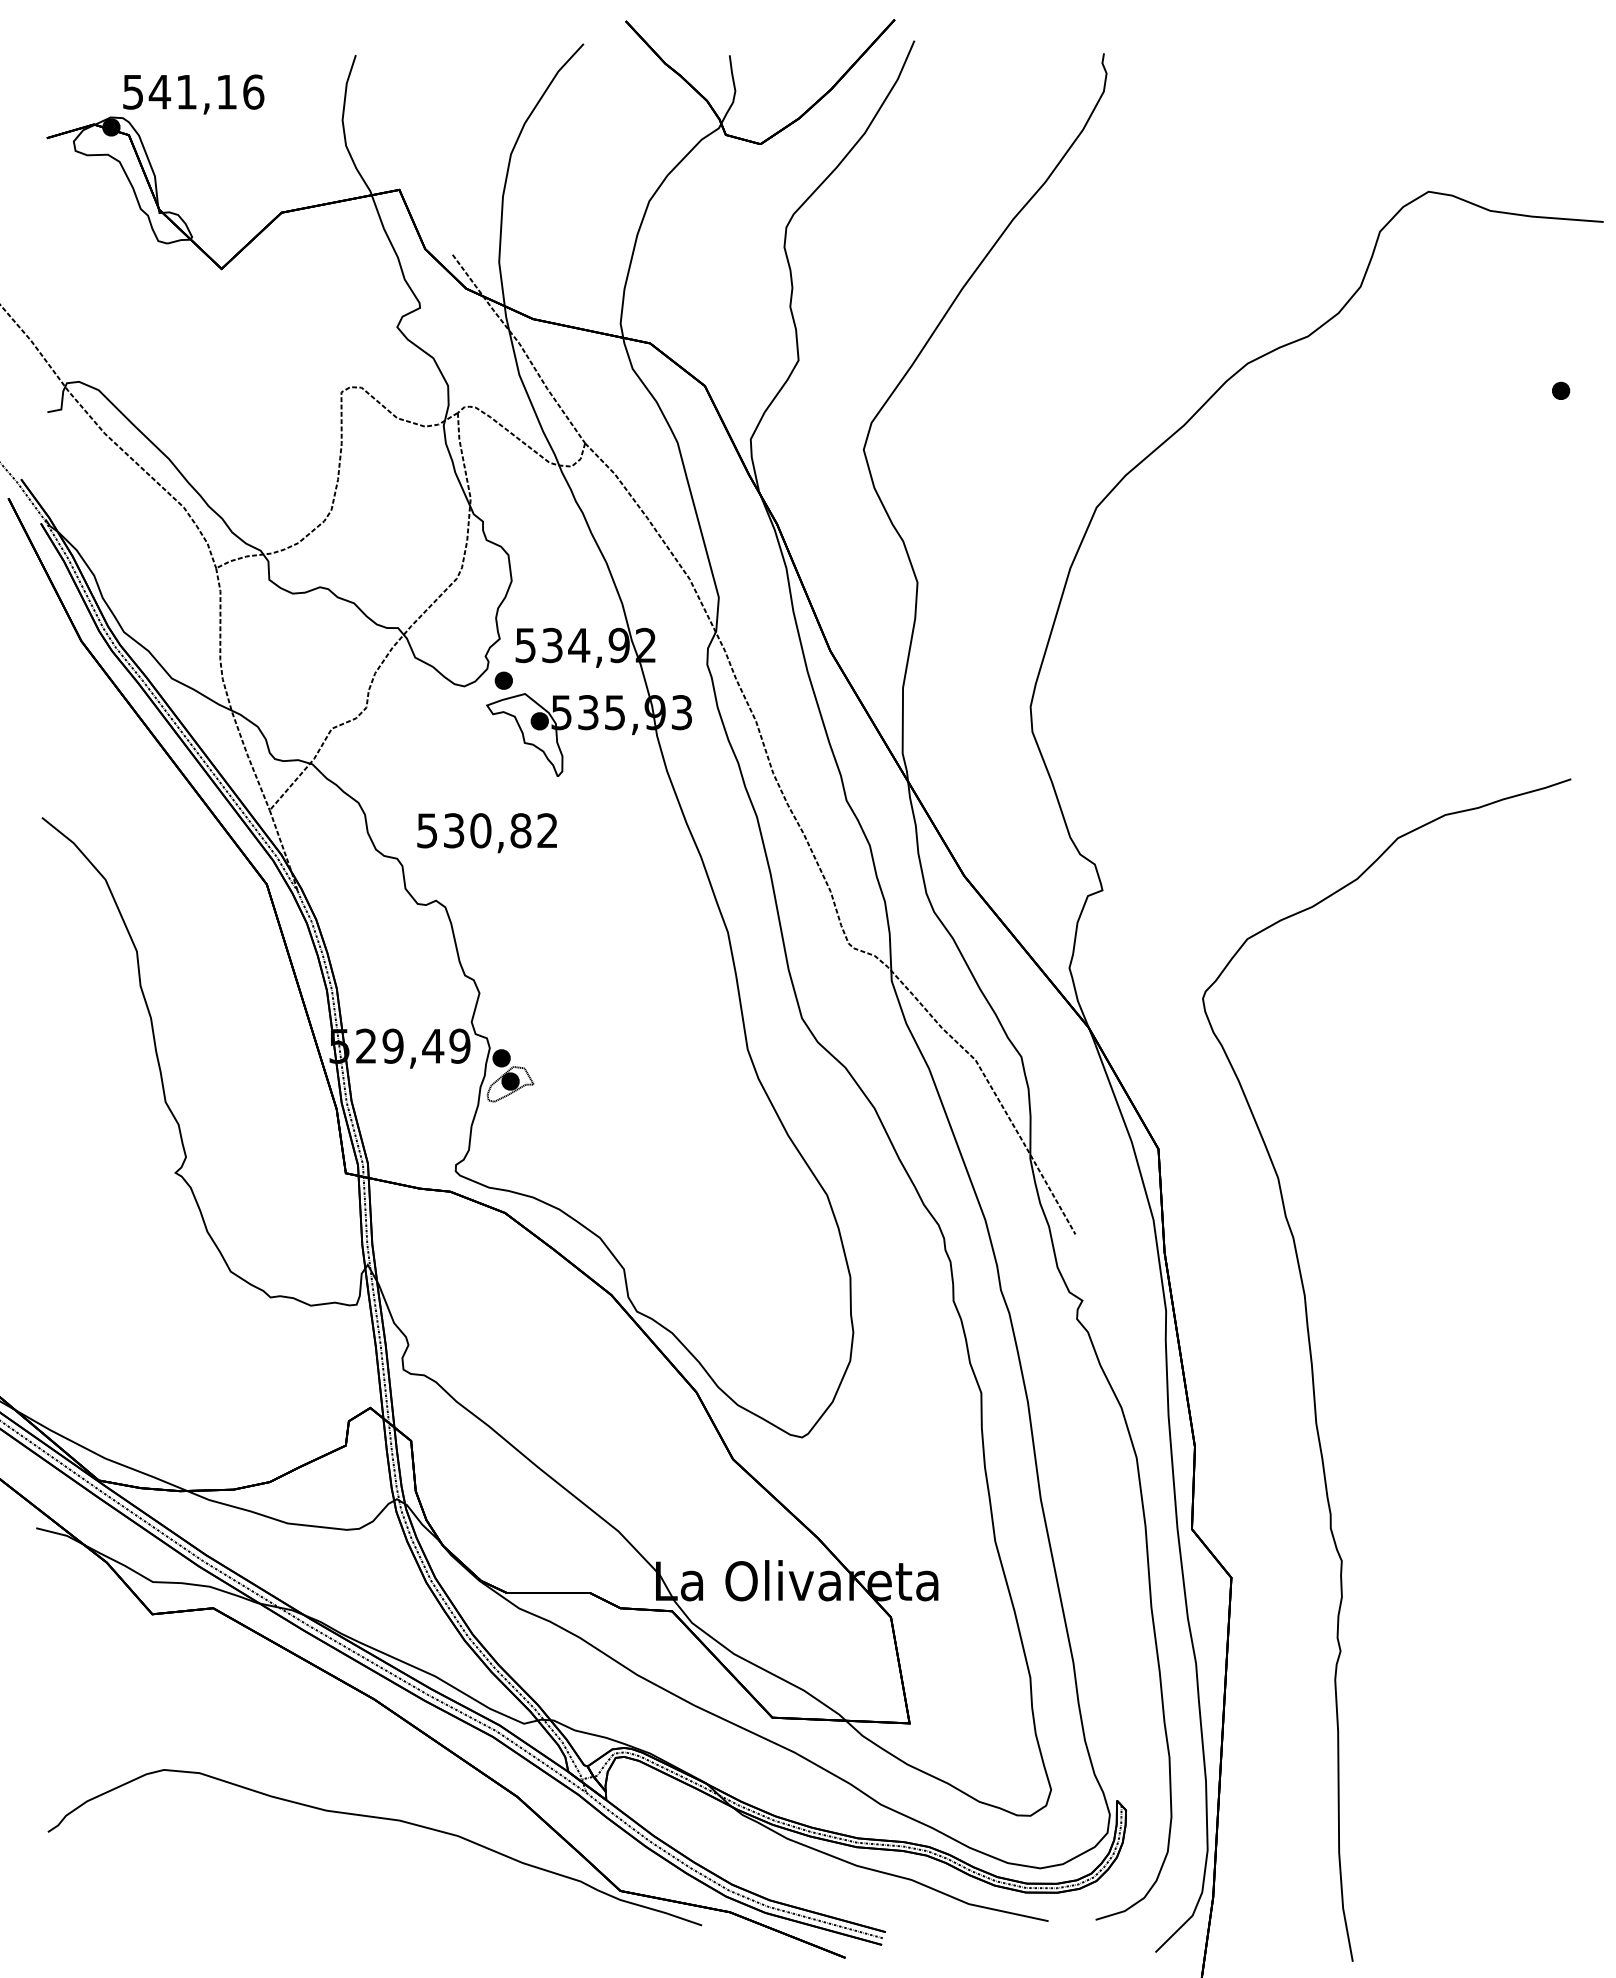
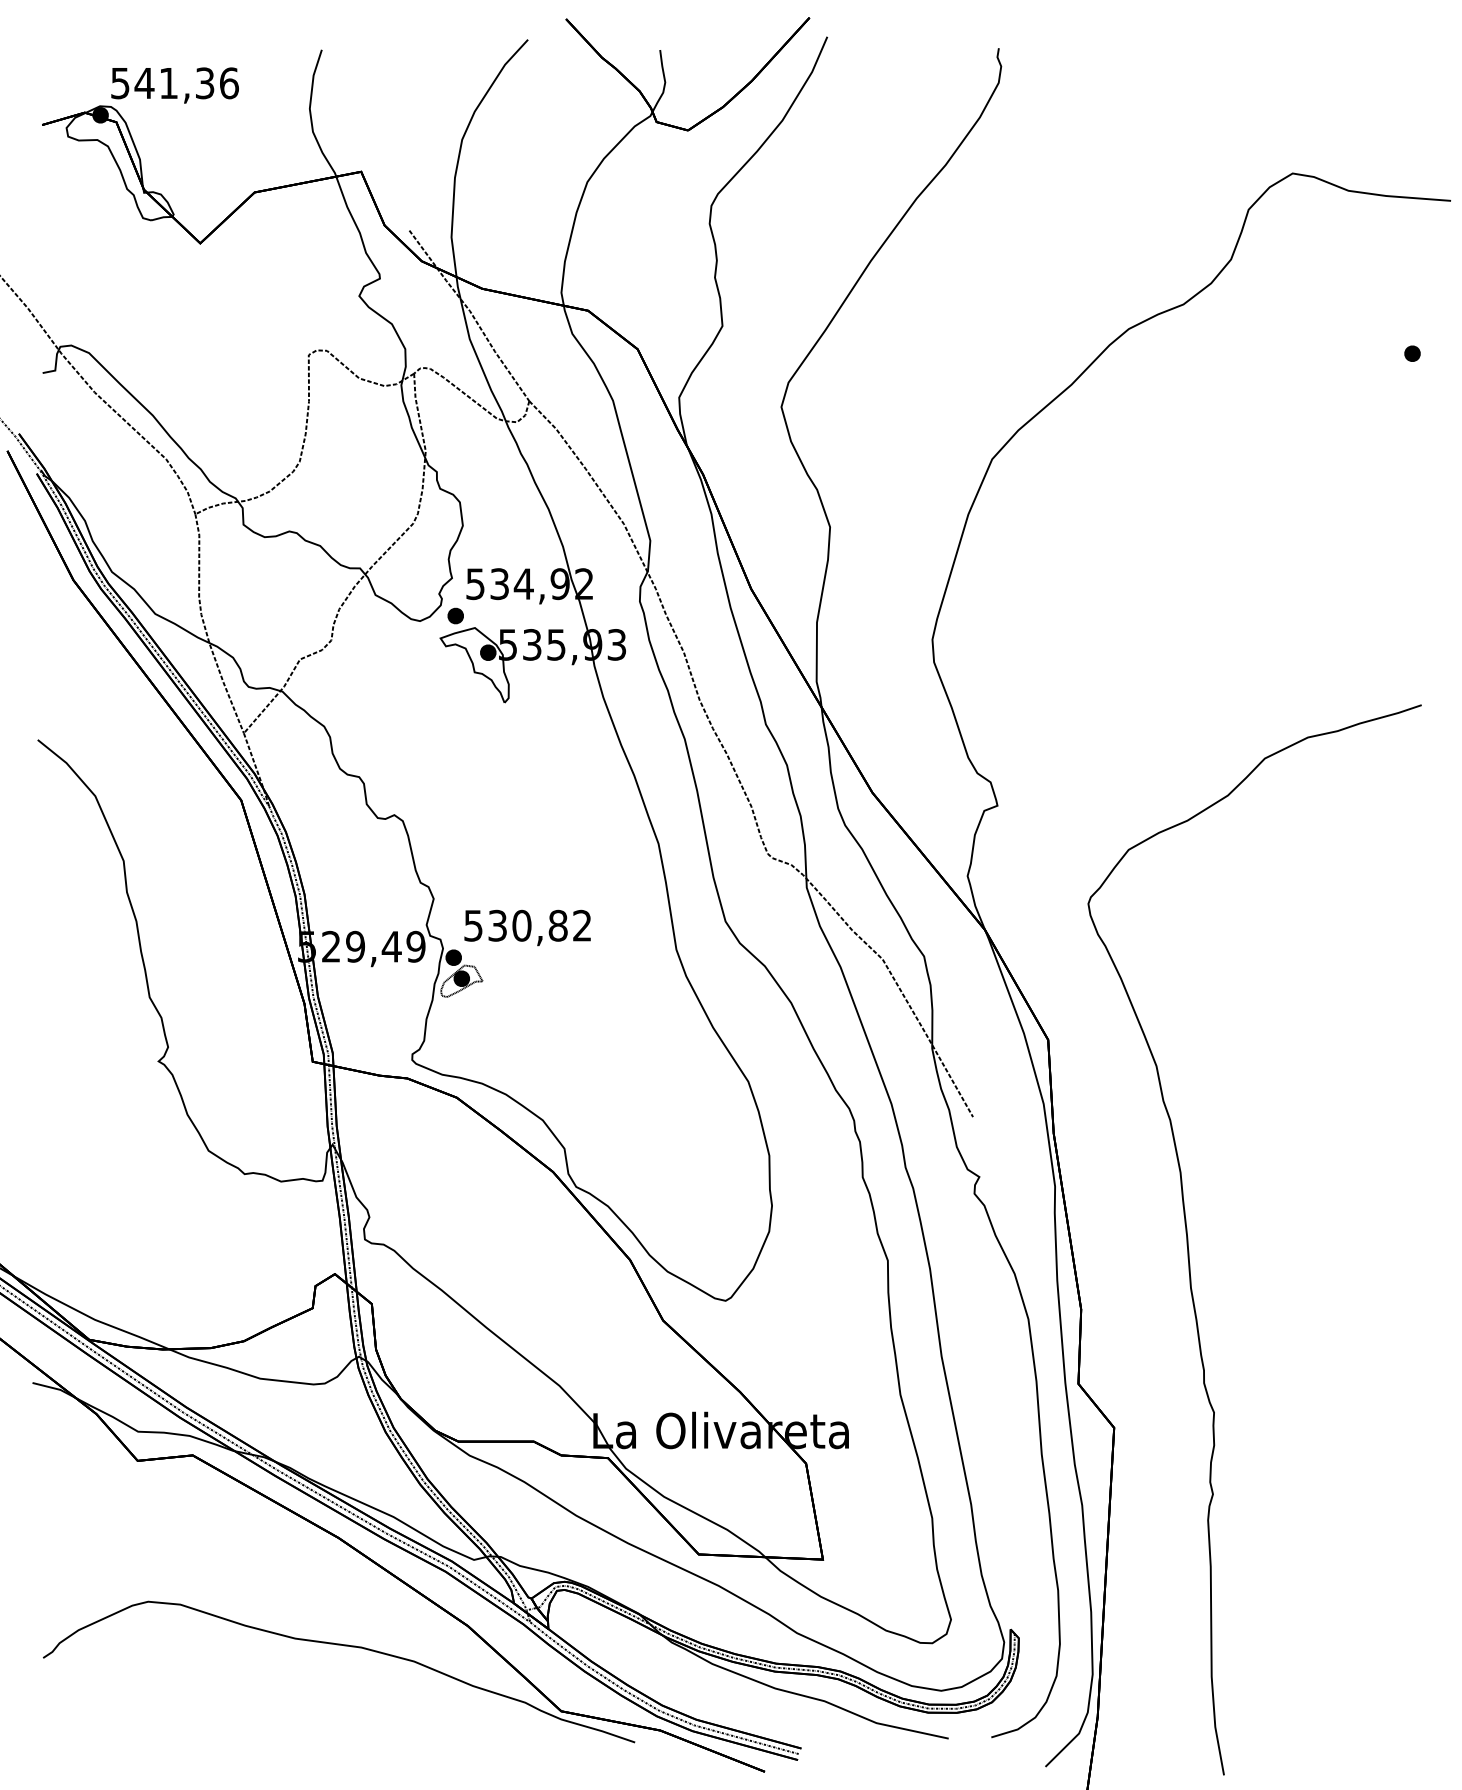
text: (227, 92) -> (205, 83), 541,16 -> 541,36
text: (486, 832) -> (527, 927), moved

